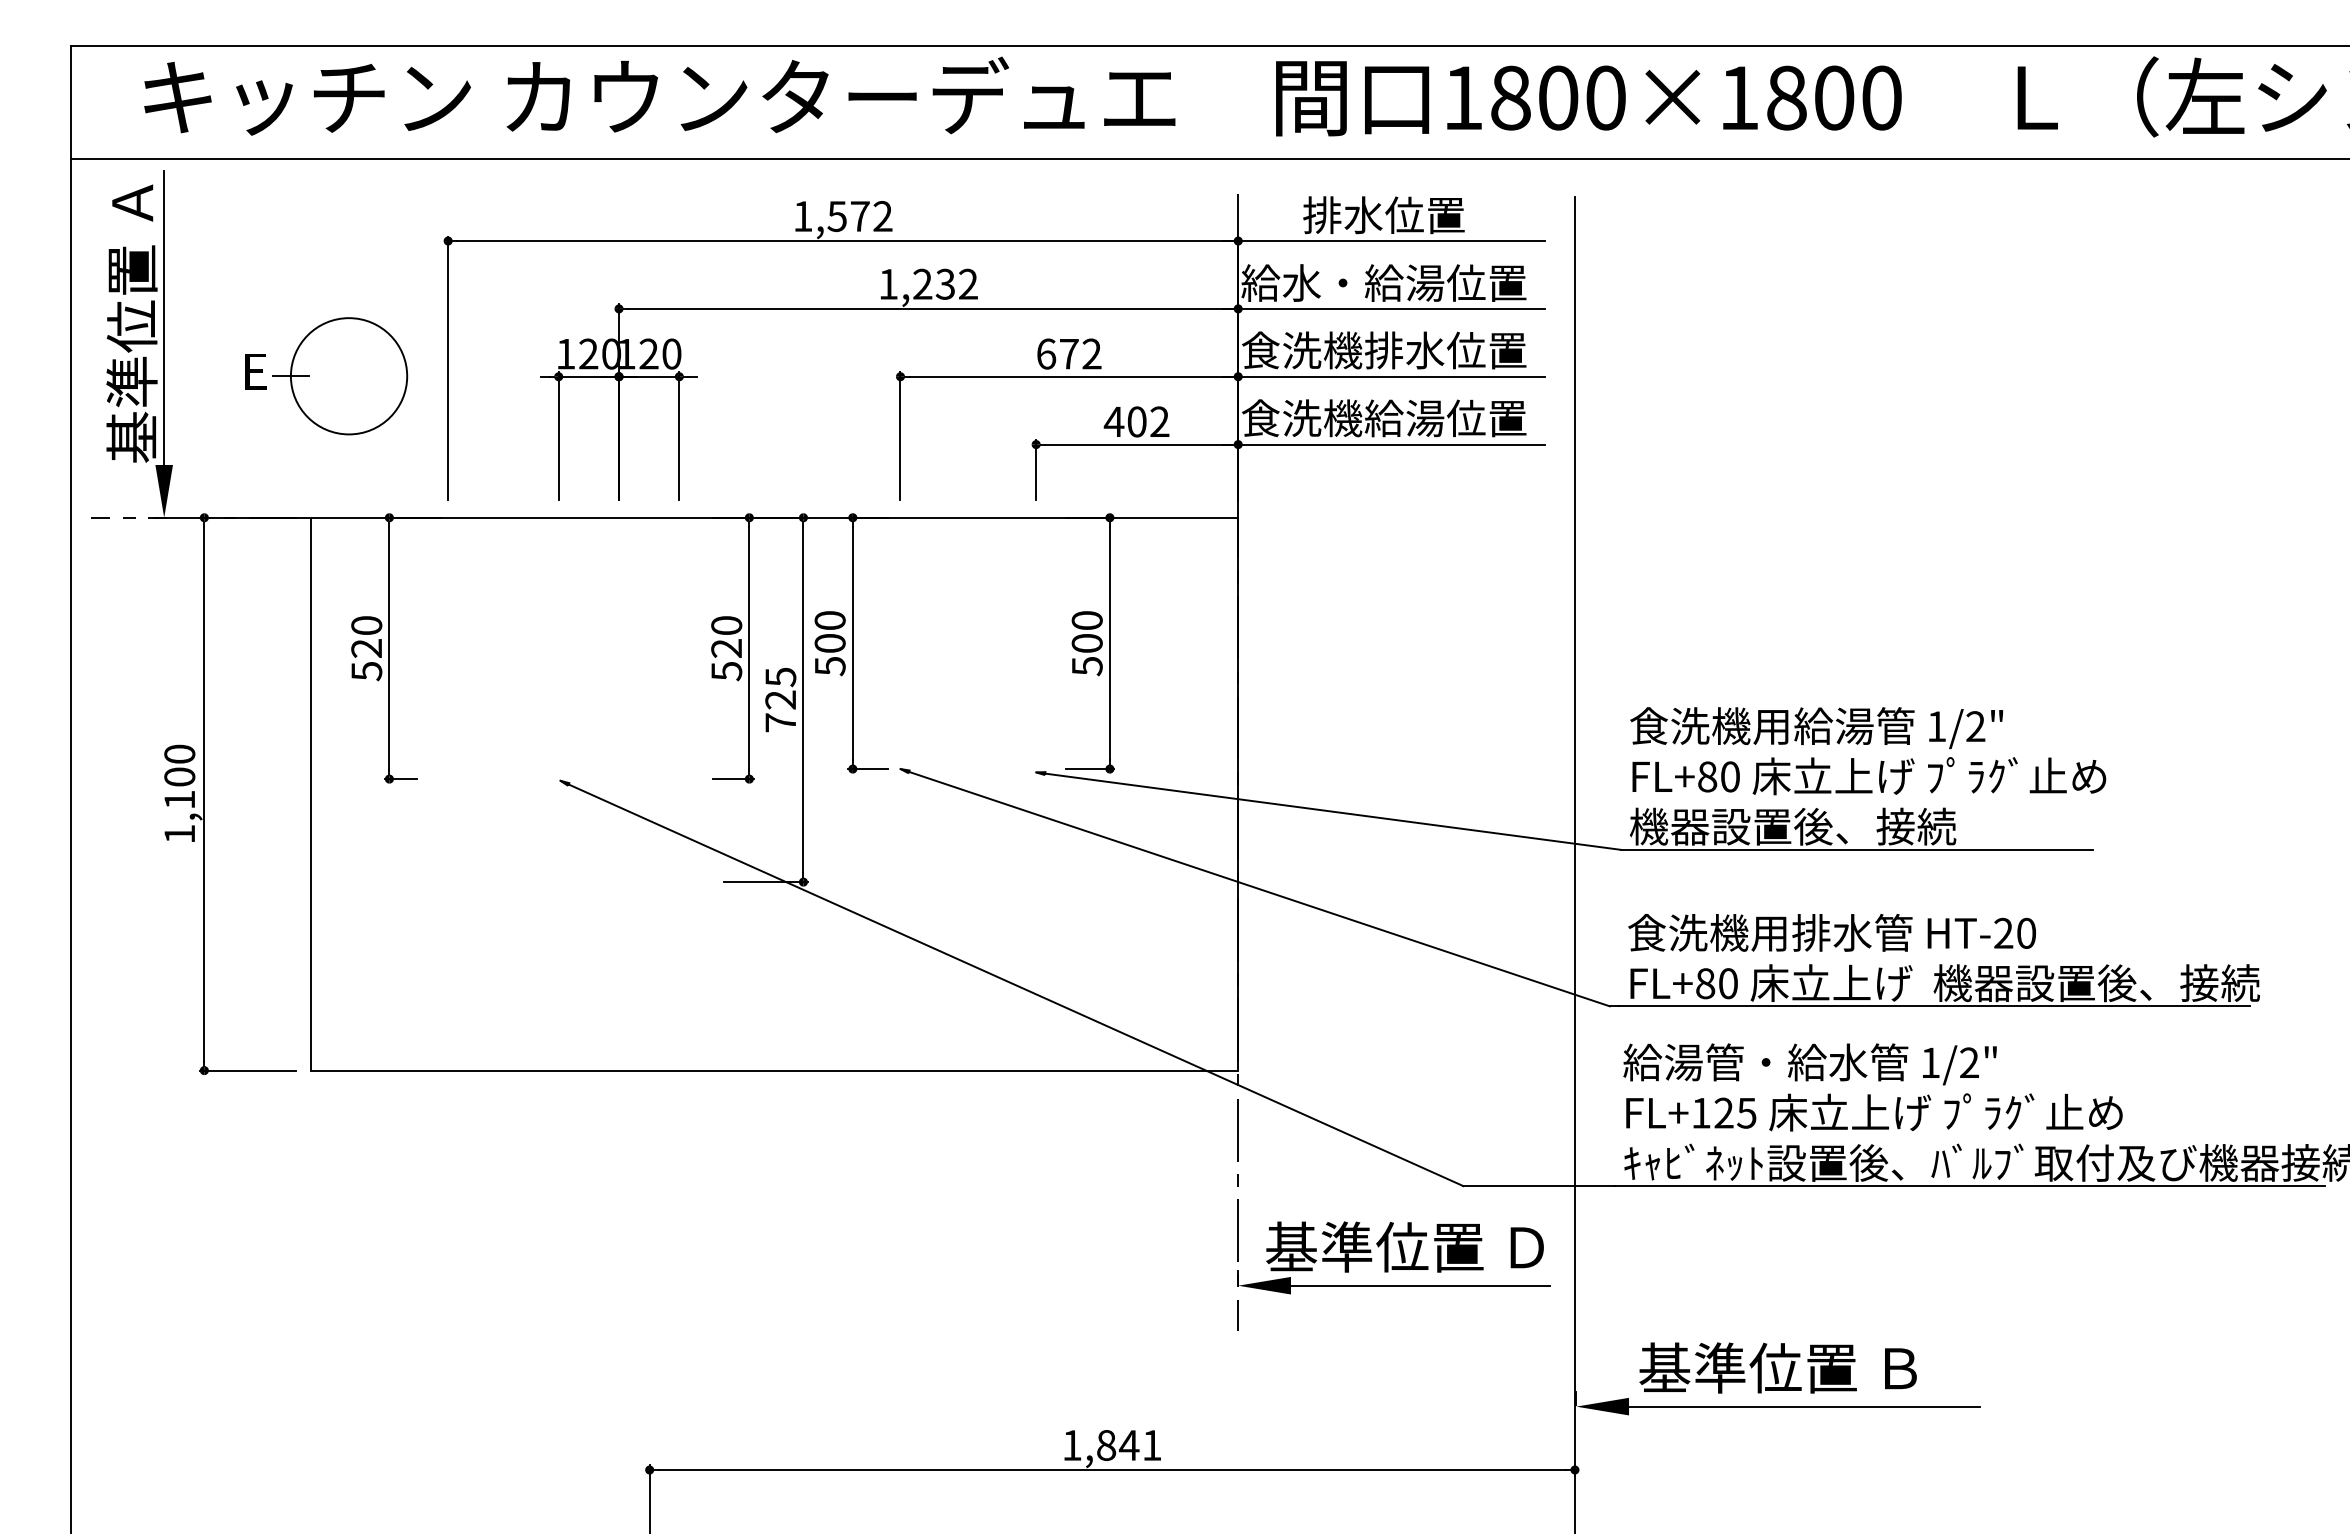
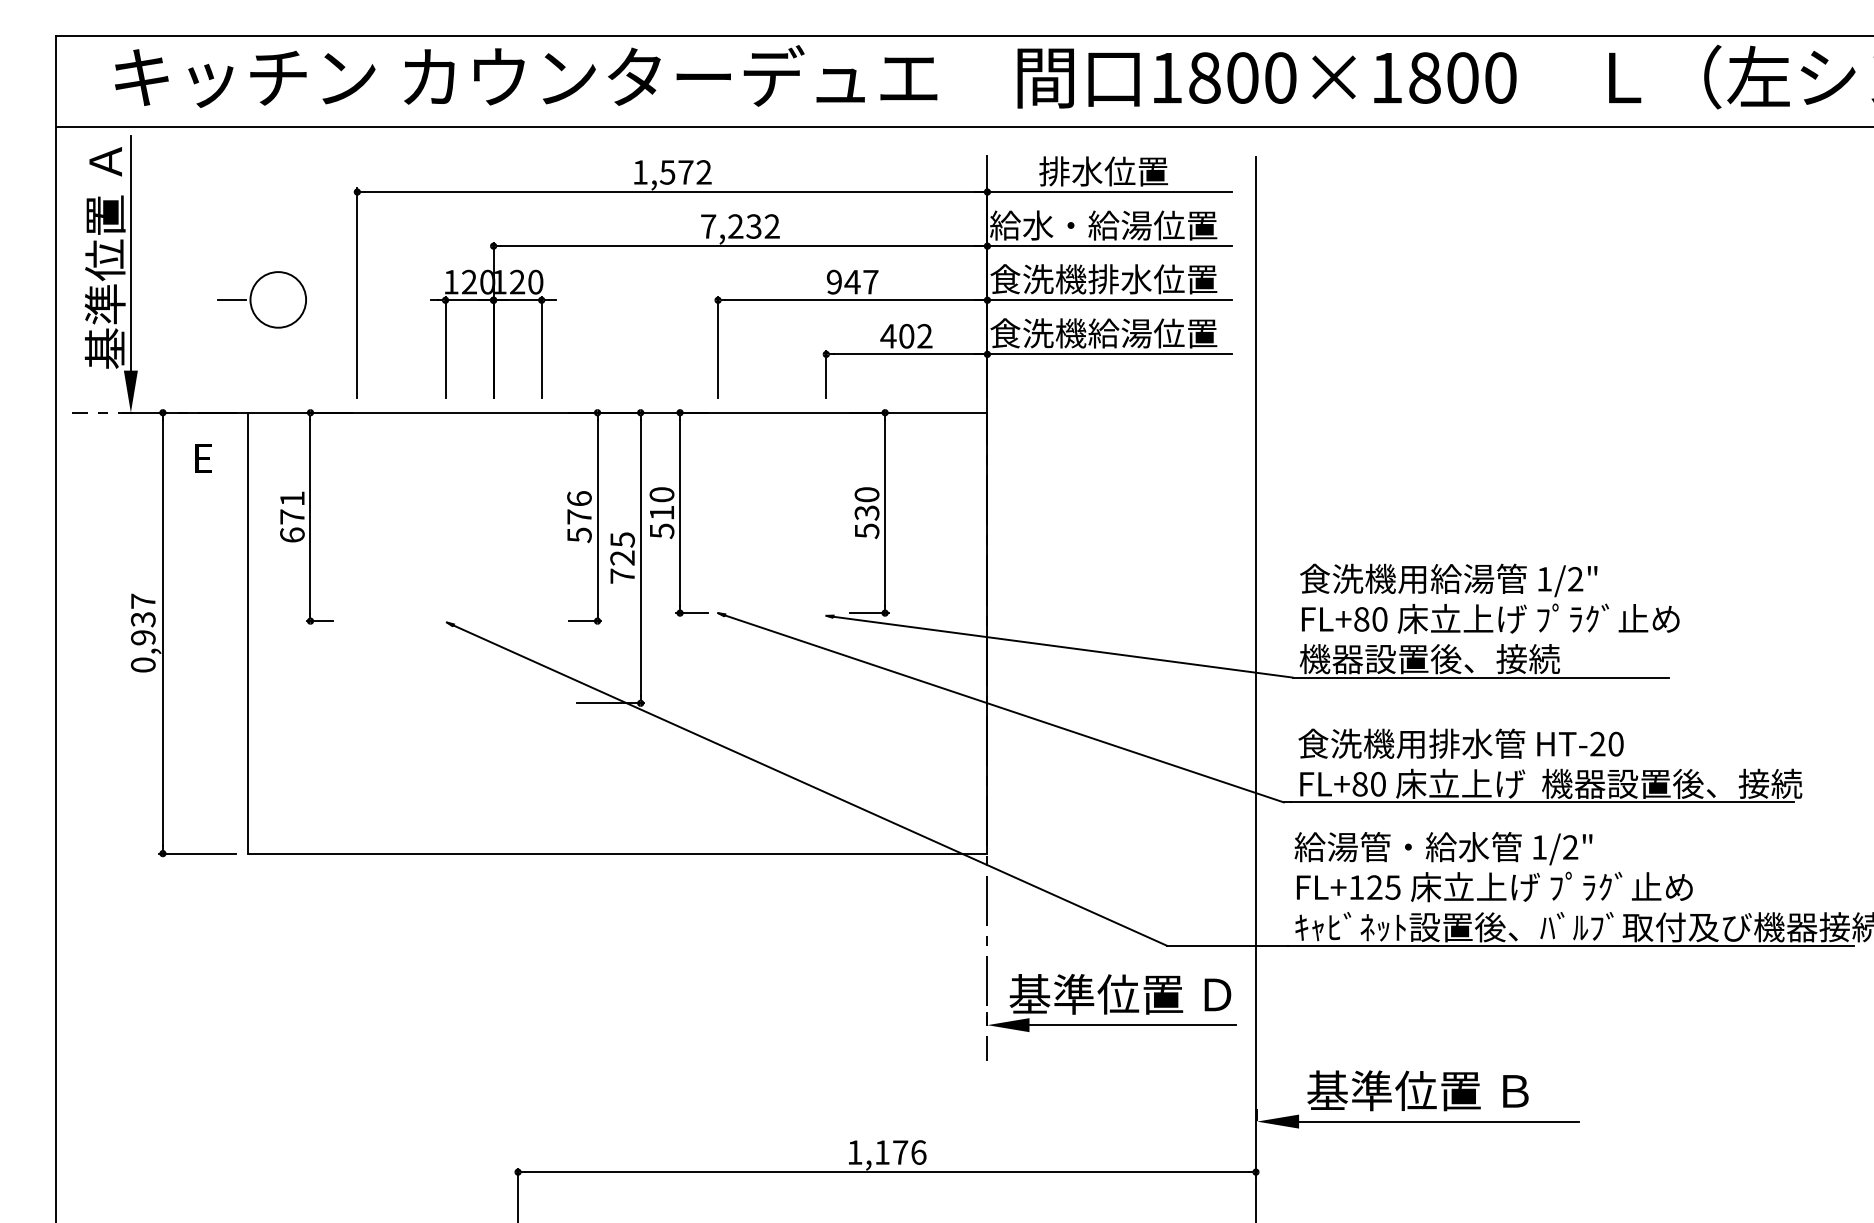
text: (888, 284) -> (708, 226), 1,232 -> 7,232
text: (1069, 353) -> (852, 281), 672 -> 947
text: (255, 371) -> (203, 458), moved
circle: (348, 376) -> (277, 300), size x0.6
text: (726, 636) -> (579, 507), 520 -> 576
text: (829, 643) -> (661, 513), 500 -> 510
text: (1086, 643) -> (866, 513), 500 -> 530
text: (366, 648) -> (292, 516), 520 -> 671
text: (179, 793) -> (143, 632), 1,100 -> 0,937
text: (1129, 1444) -> (900, 1151), 1,841 -> 1,176

